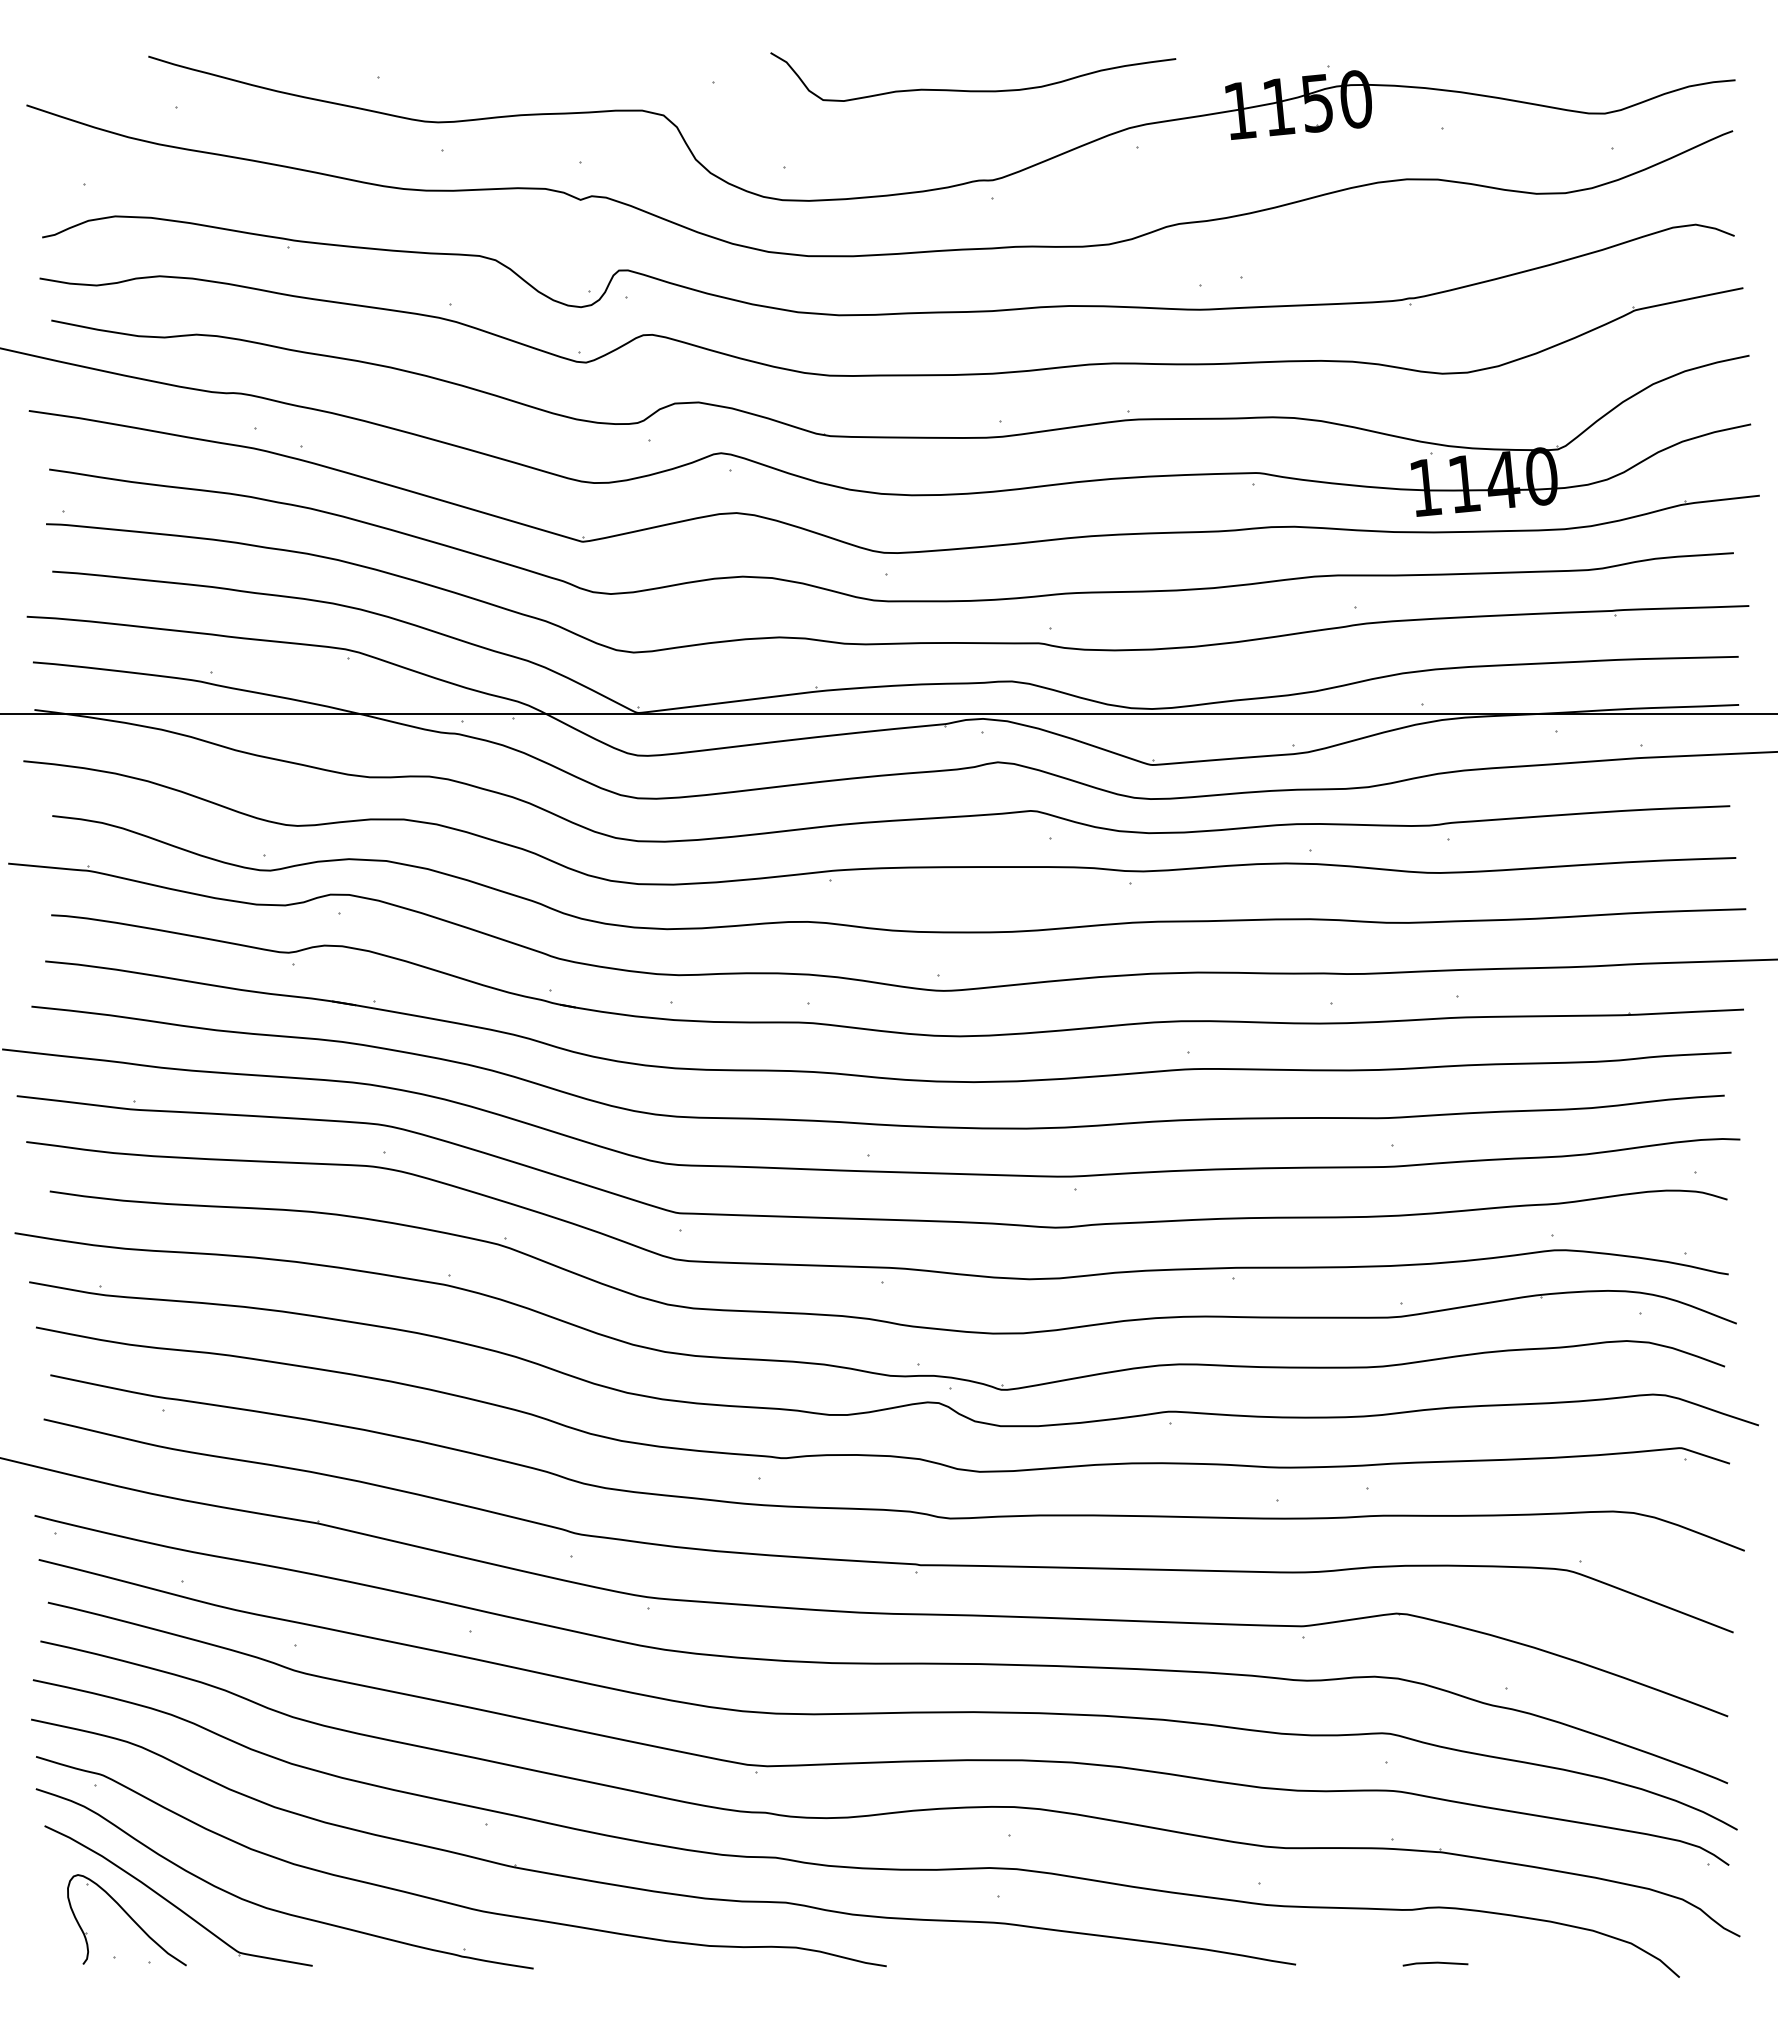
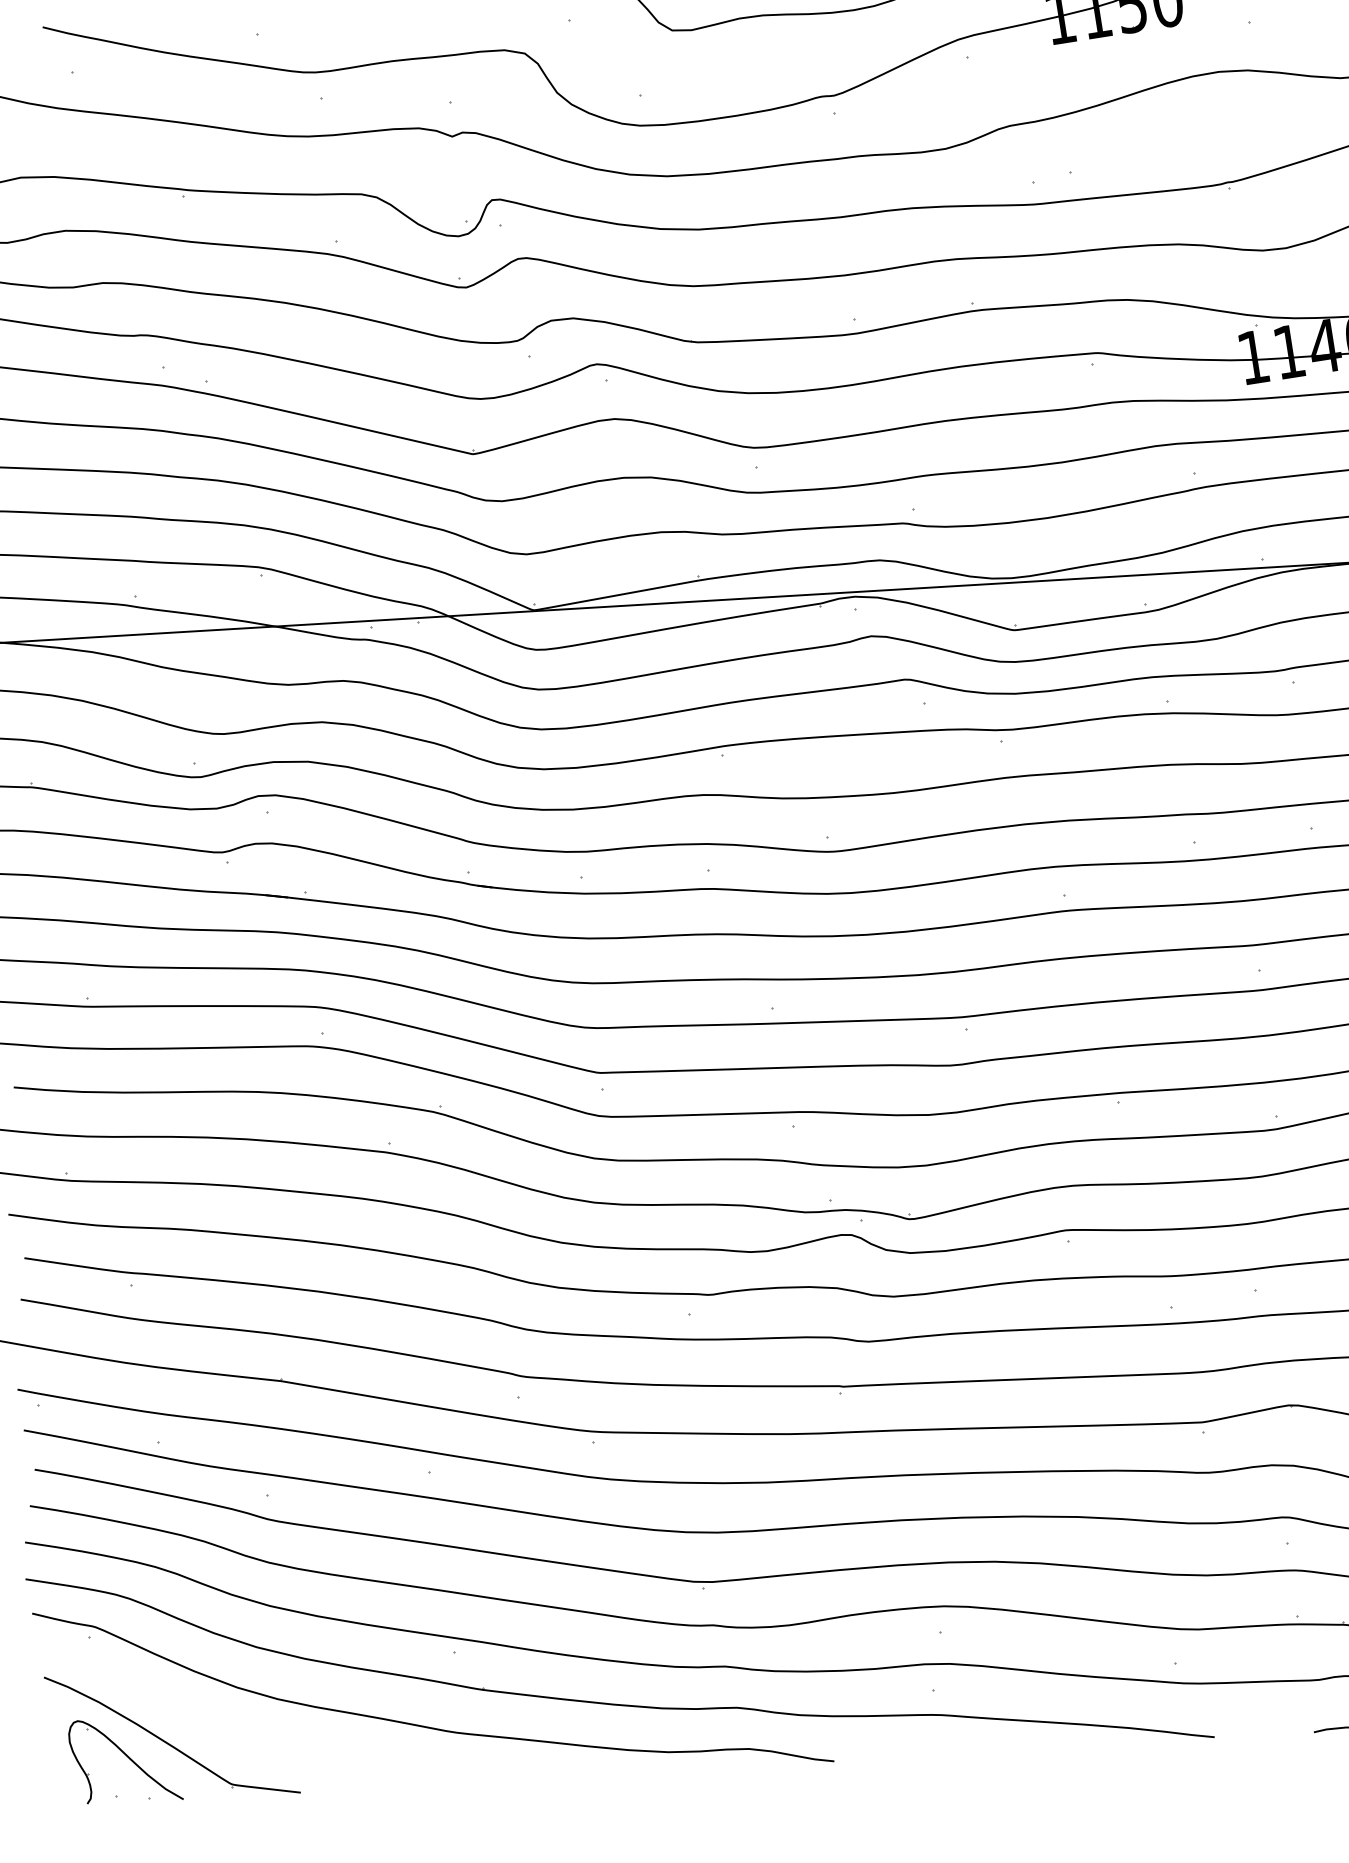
part: (275, 1909) -> (263, 1742), removed

